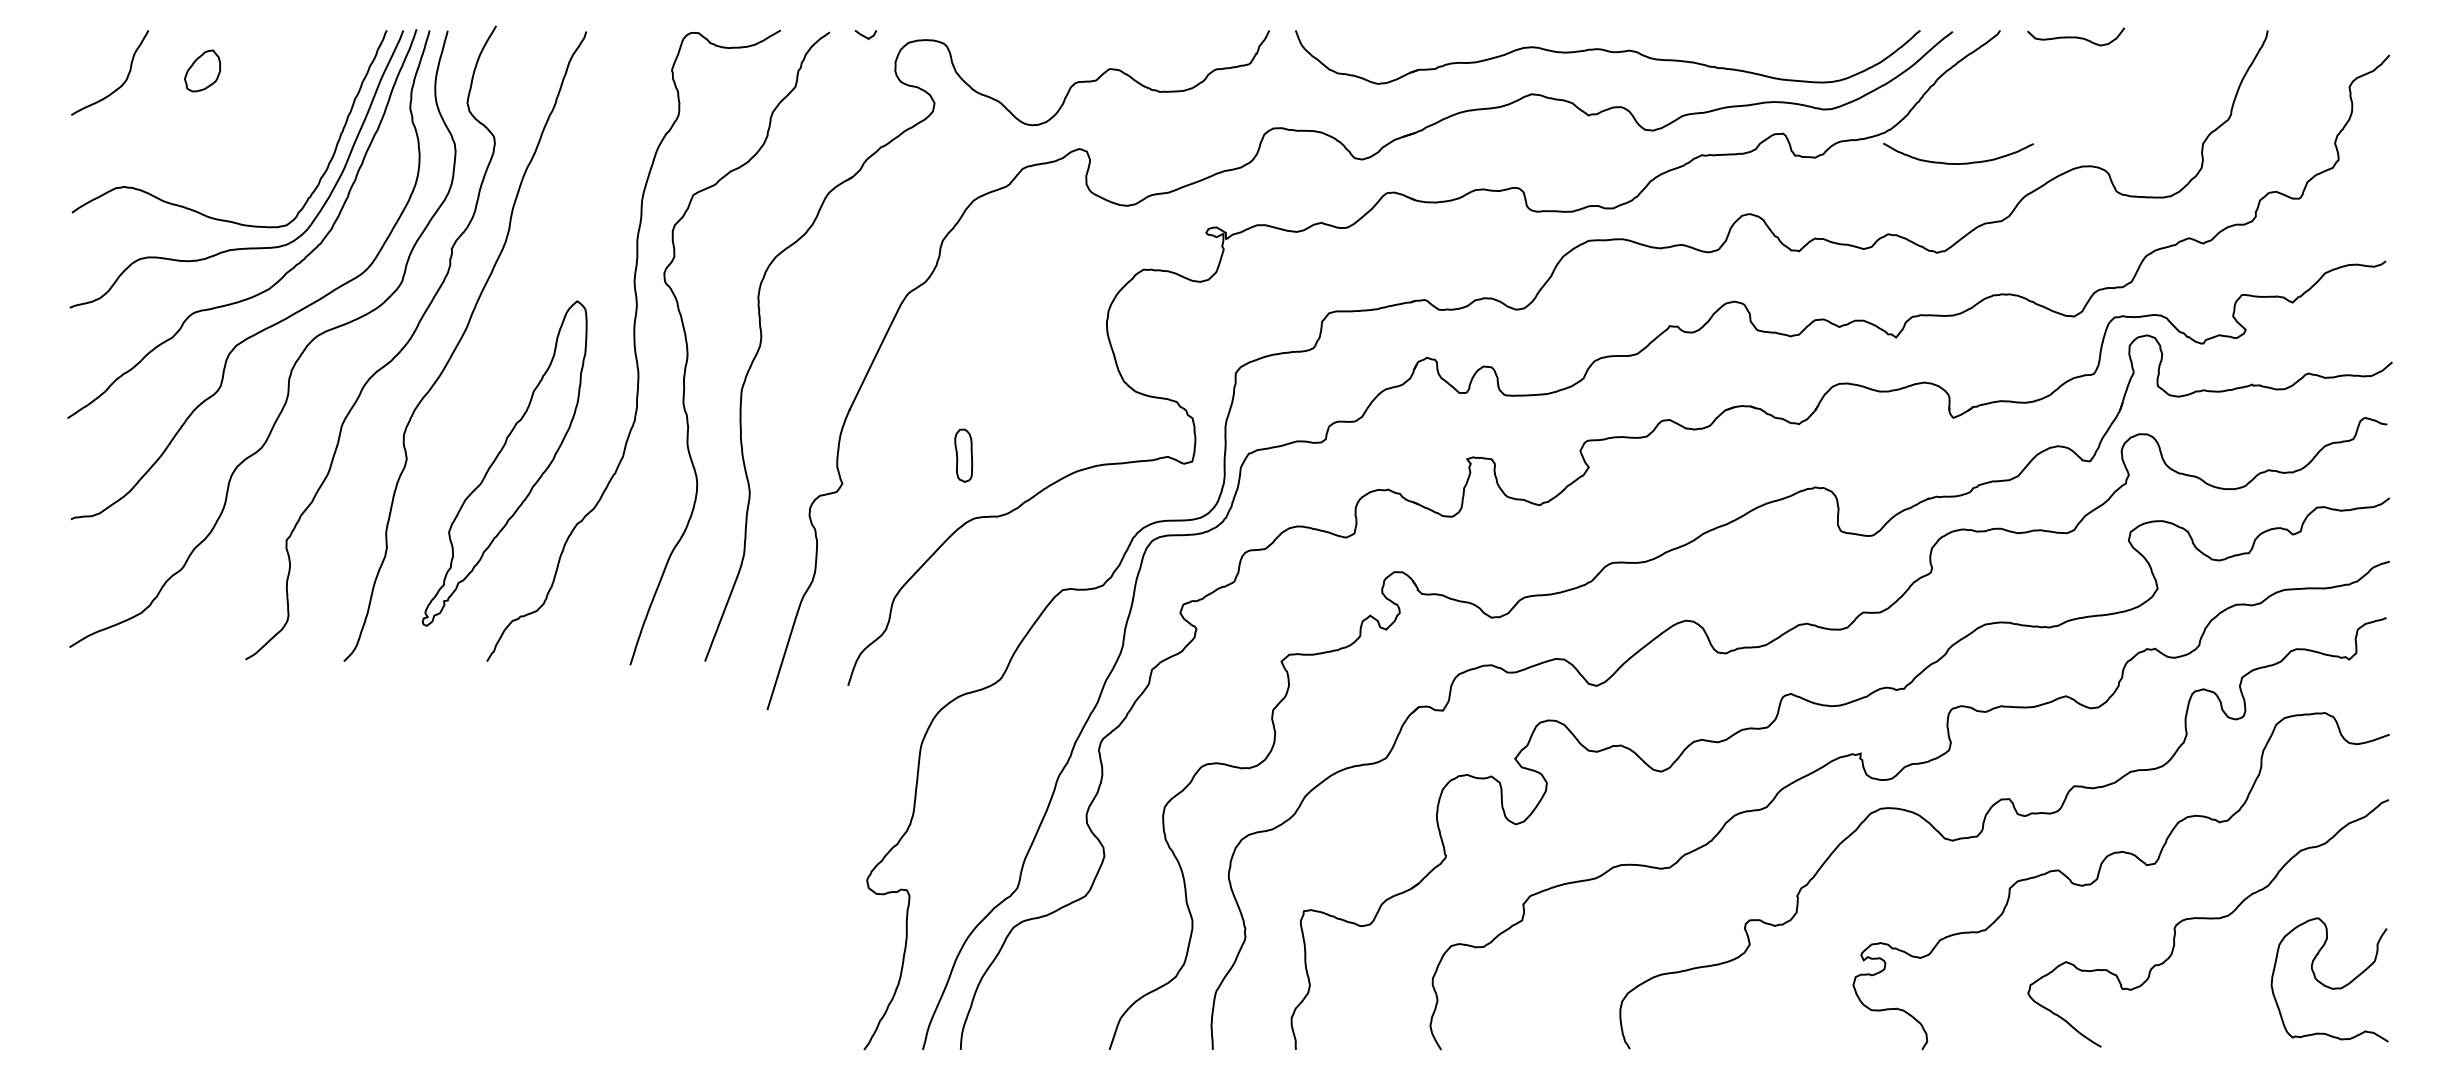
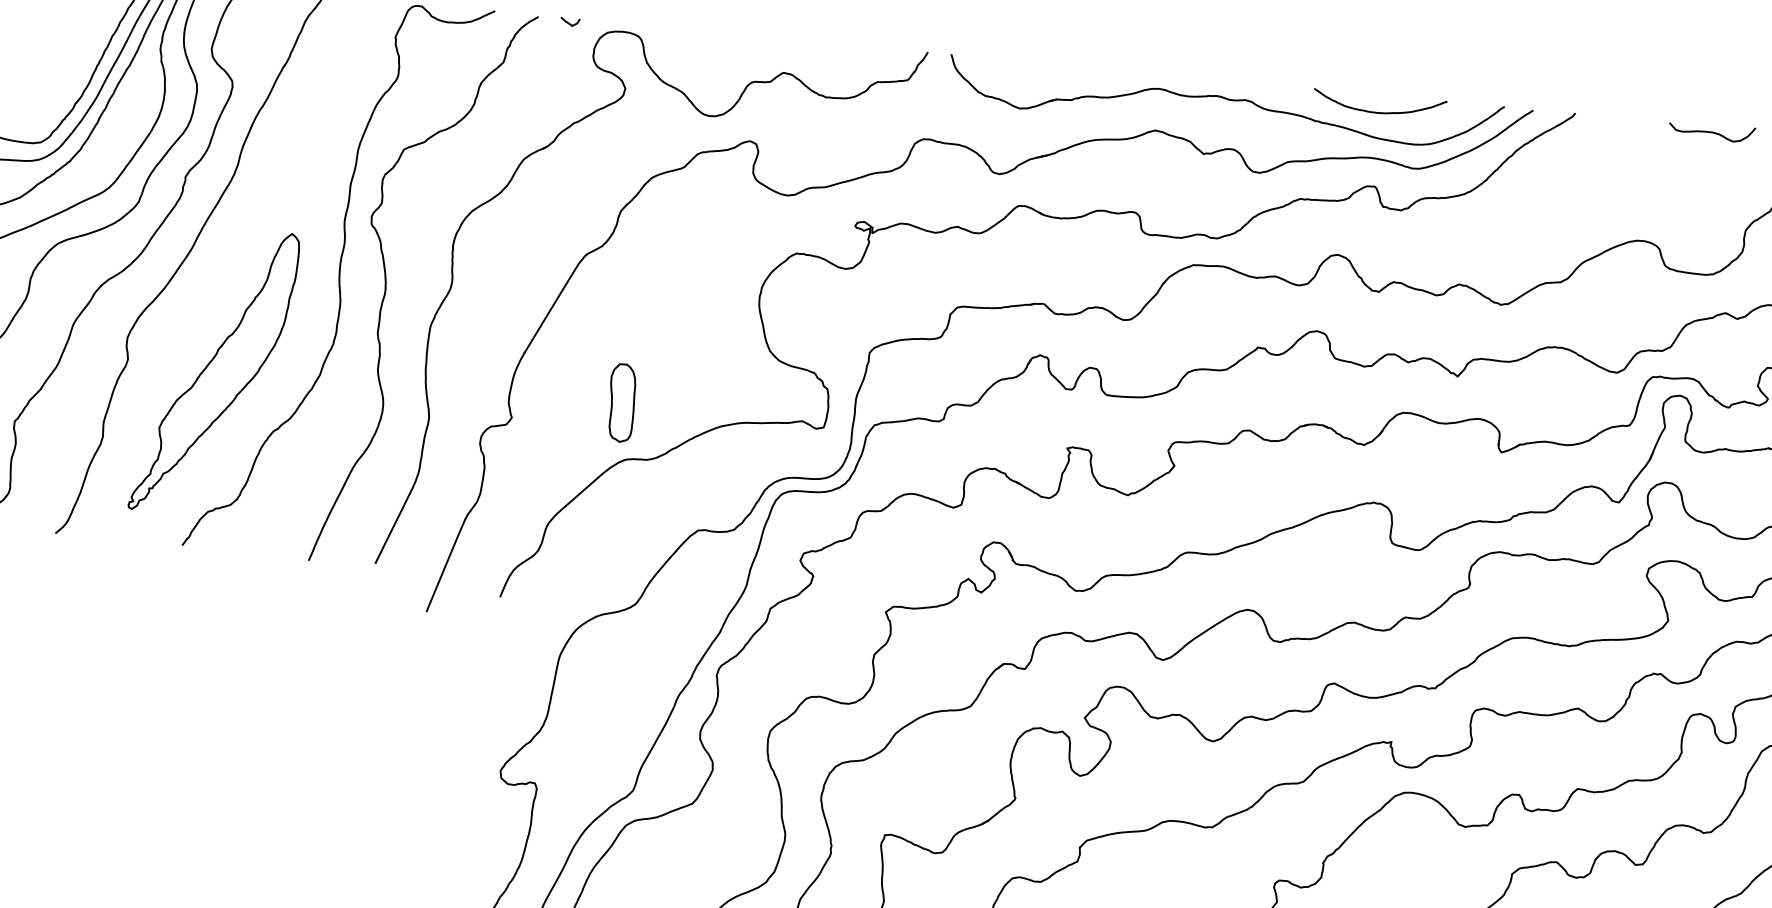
curve: (2076, 36) -> (1712, 131), moved
curve: (1958, 163) -> (1379, 112), moved
part: (963, 455) -> (621, 402), size x1.67

